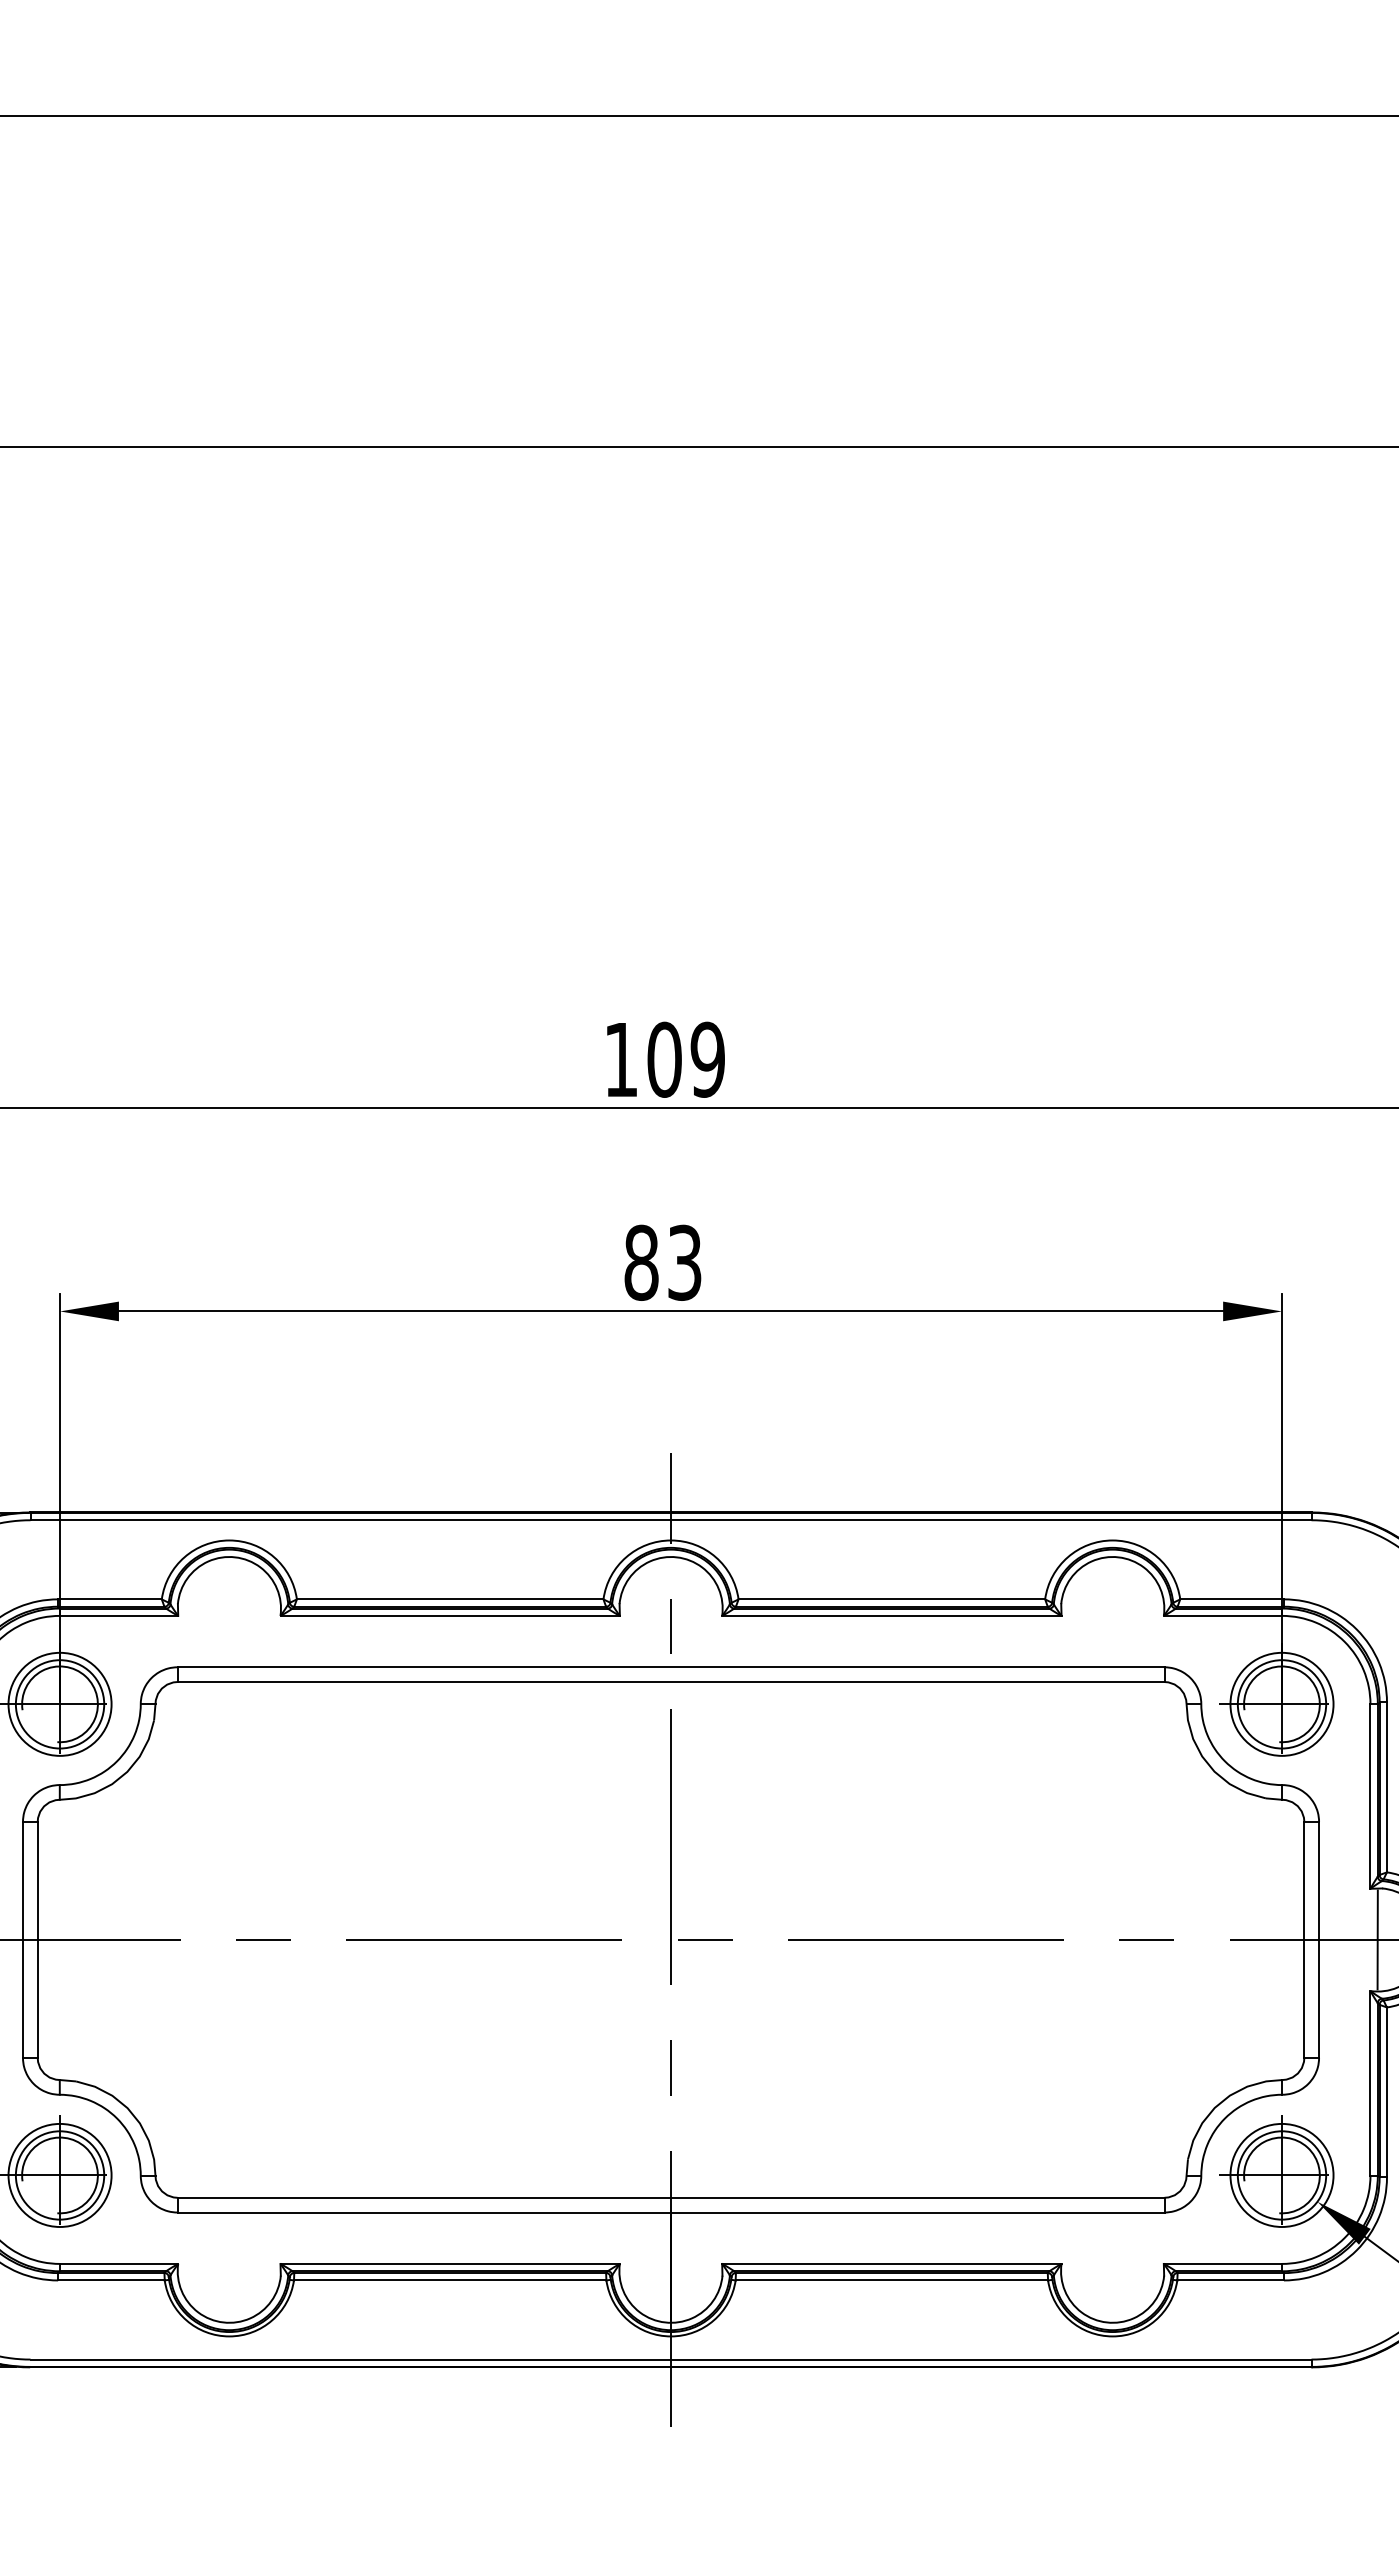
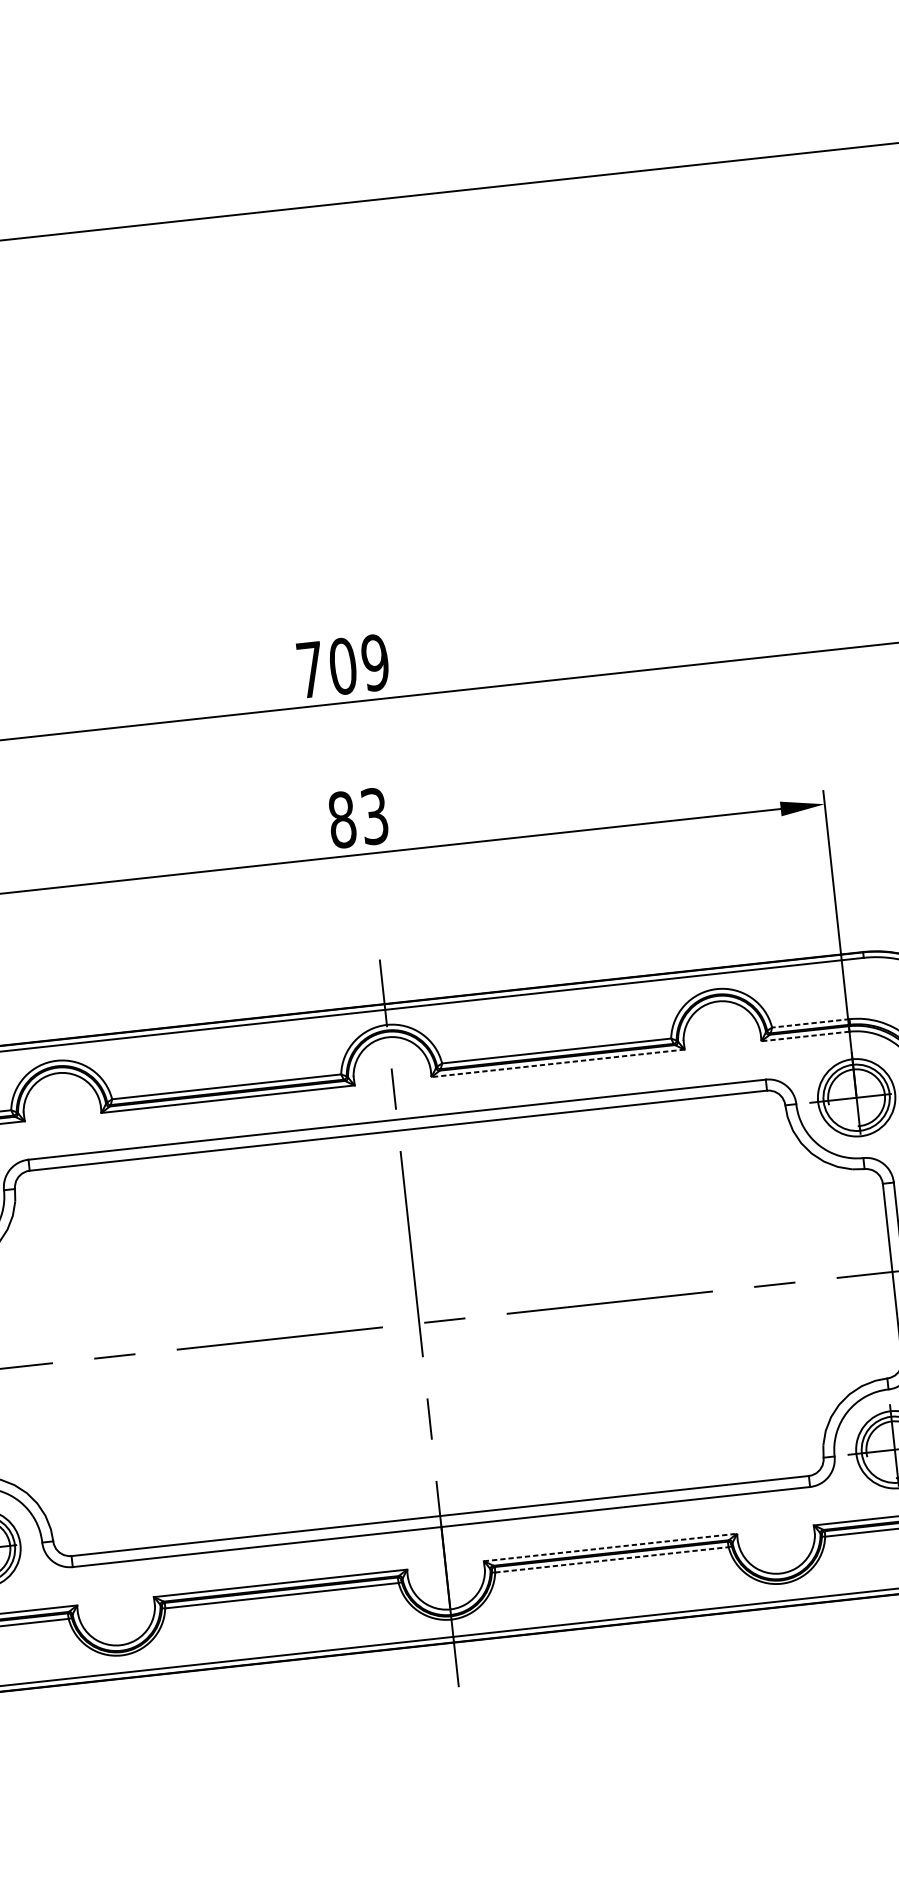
text: (621, 1059) -> (310, 669), 109 -> 709
line: (1232, 1599) -> (811, 1023), solid -> dashed
line: (891, 1615) -> (557, 1063), solid -> dashed
line: (1222, 1615) -> (804, 1036), solid -> dashed
line: (891, 2263) -> (610, 1547), solid -> dashed
line: (892, 2280) -> (612, 1559), solid -> dashed

